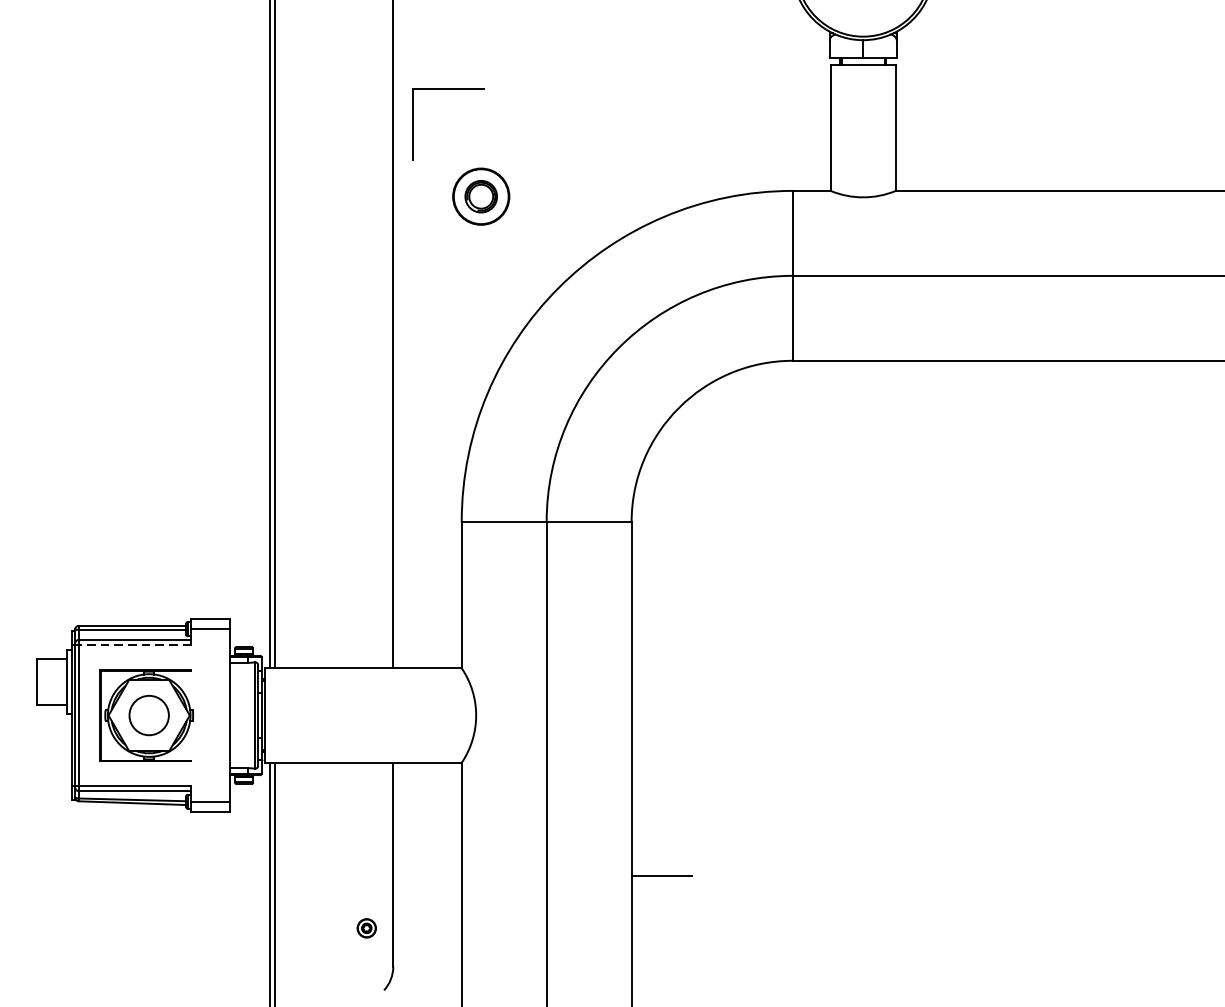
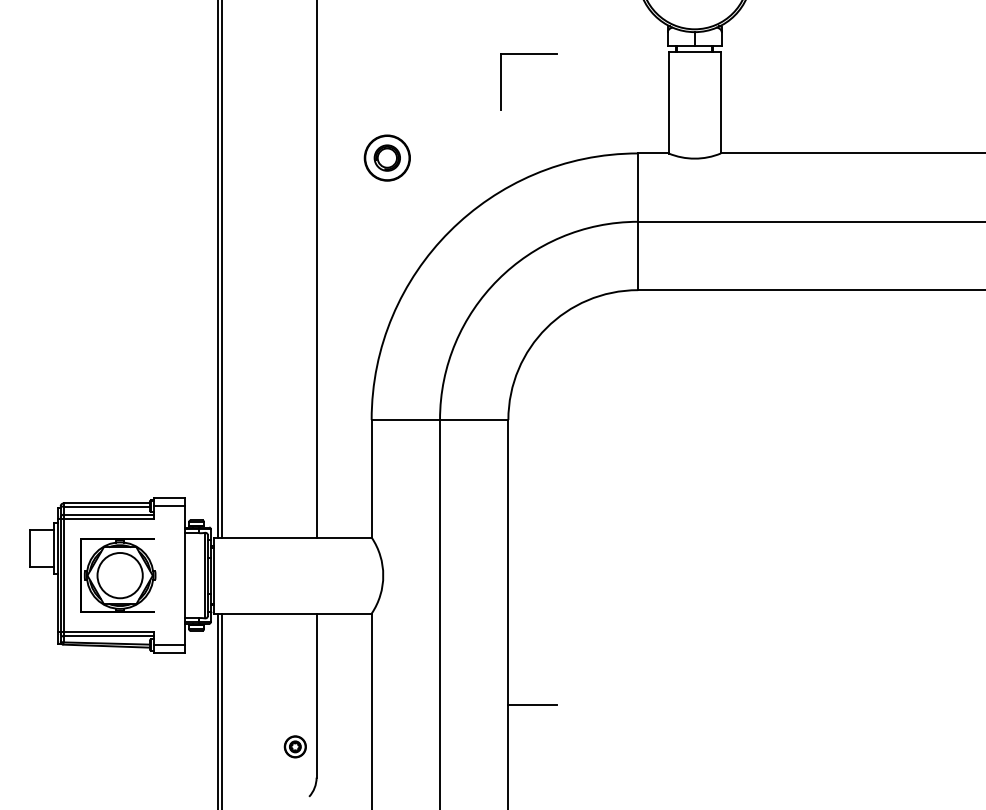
part: (447, 90) -> (528, 54), moved
line: (134, 645) -> (108, 519), dashed -> solid
circle: (148, 715) -> (119, 575), size x1.43
part: (365, 927) -> (294, 746), size x1.43

